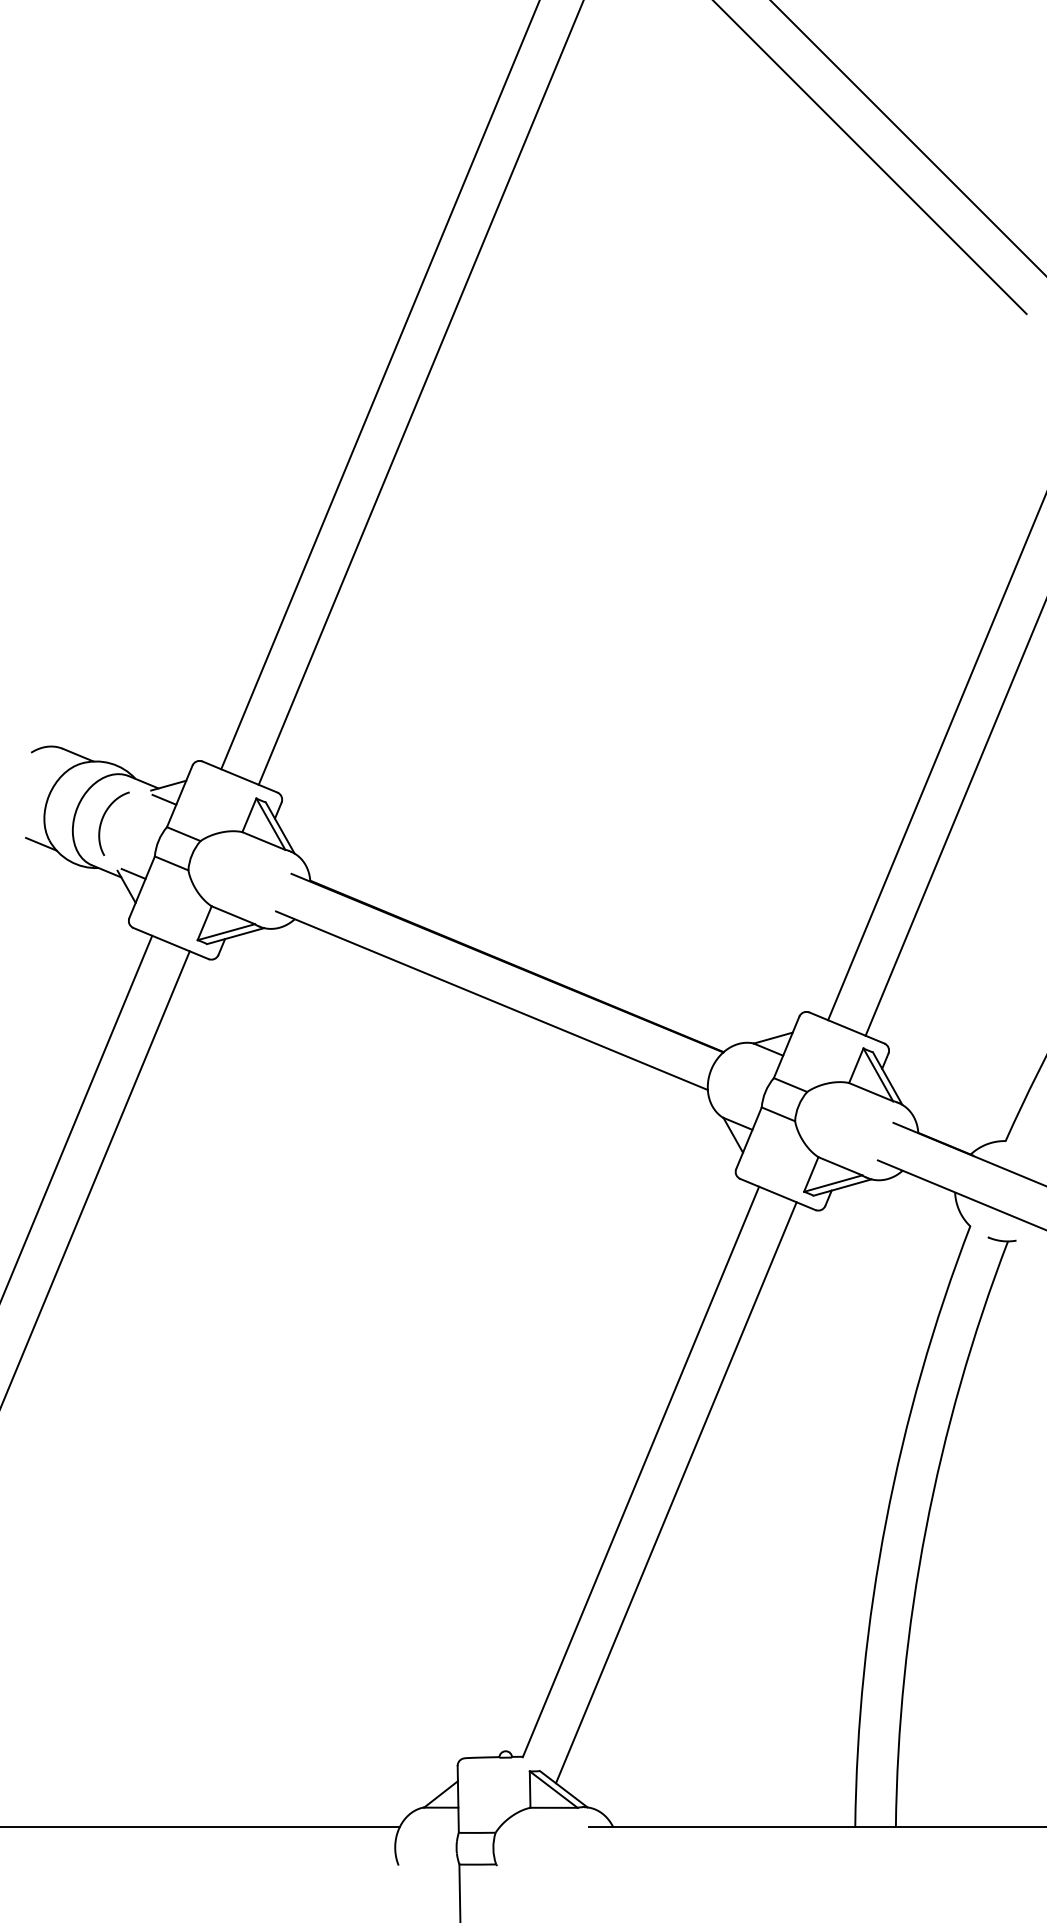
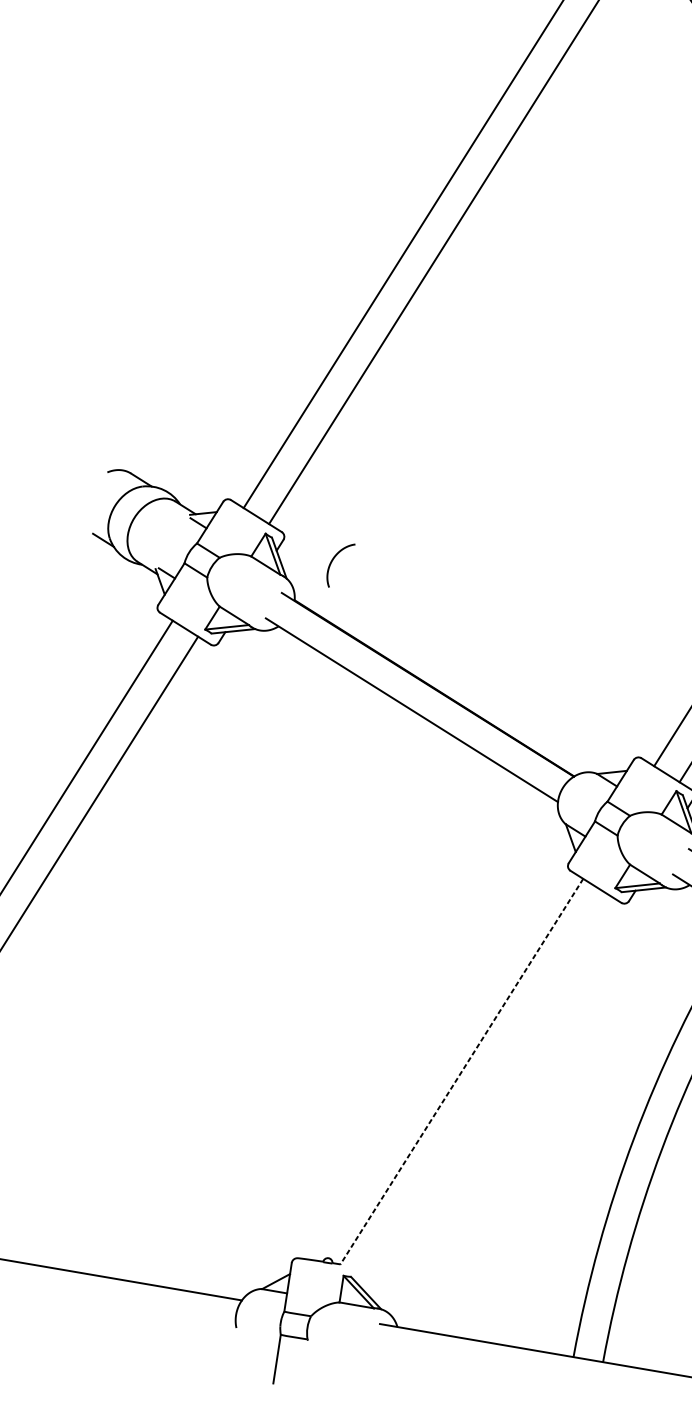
curve: (103, 819) -> (332, 560), moved
line: (640, 1472) -> (461, 1072), solid -> dashed
line: (675, 1492) -> (484, 1091), removed

